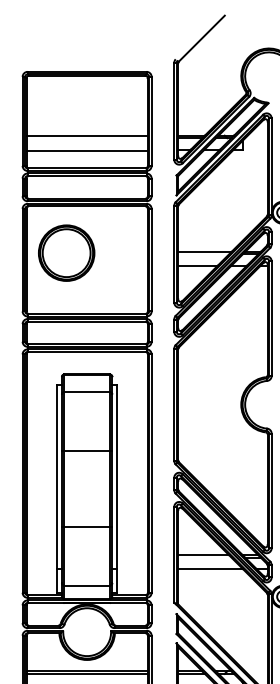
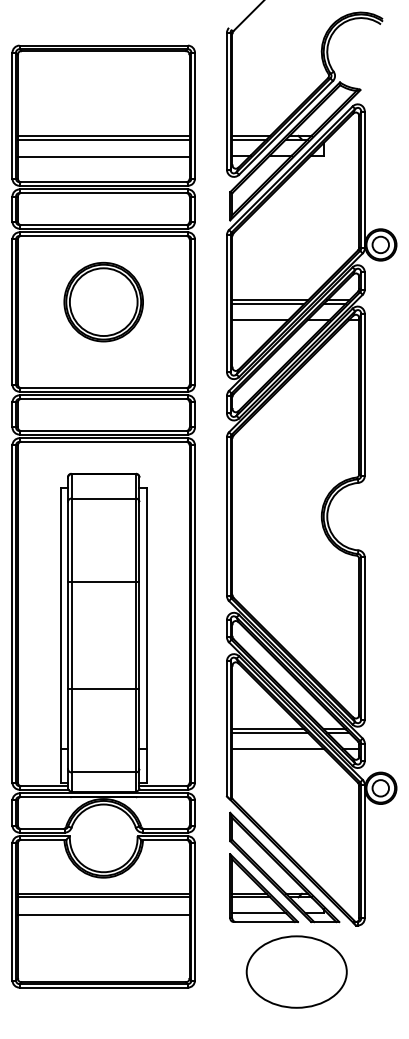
line: (86, 138) -> (103, 139), added
part: (66, 252) -> (103, 301), moved
line: (203, 254) -> (268, 303), added
line: (205, 557) -> (270, 732), added

